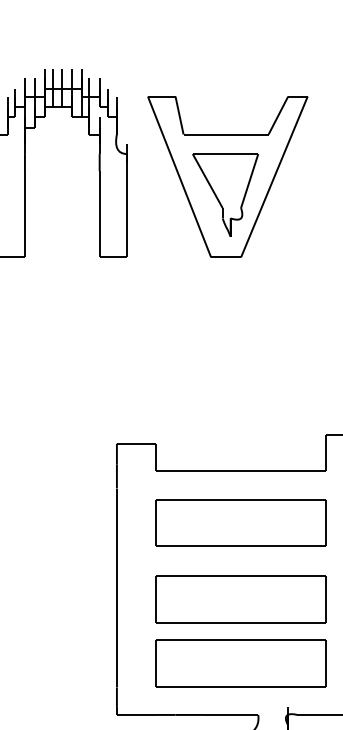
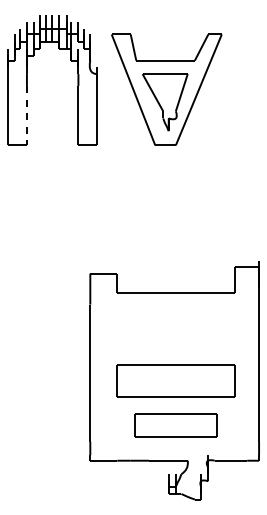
line: (24, 214) -> (26, 115), solid -> dashed
part: (240, 523) -> (175, 328), removed
part: (240, 663) -> (175, 425), size x0.7

